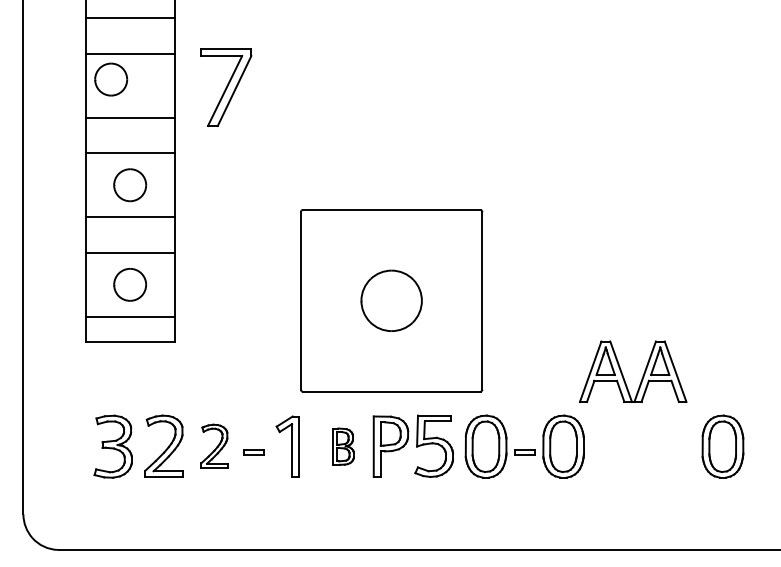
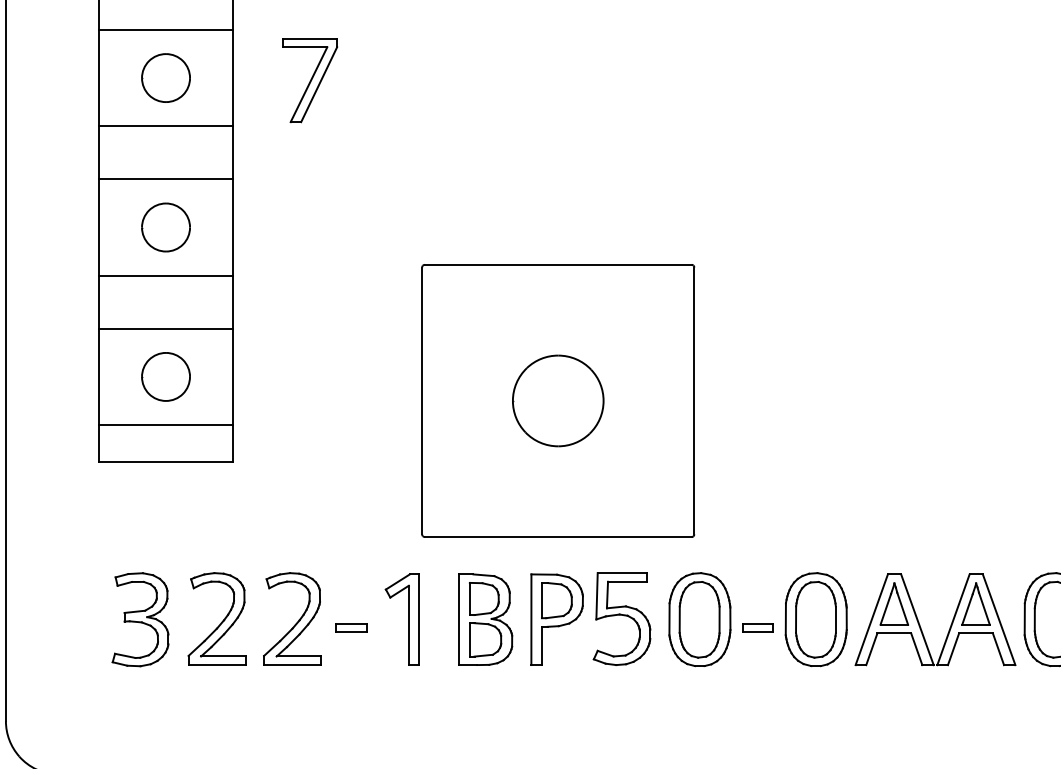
part: (111, 79) -> (166, 77), moved
part: (226, 87) -> (310, 80), size x0.71
part: (642, 375) -> (949, 625), moved
part: (214, 445) -> (292, 617), size x1.43
part: (343, 446) -> (485, 619), size x1.67

